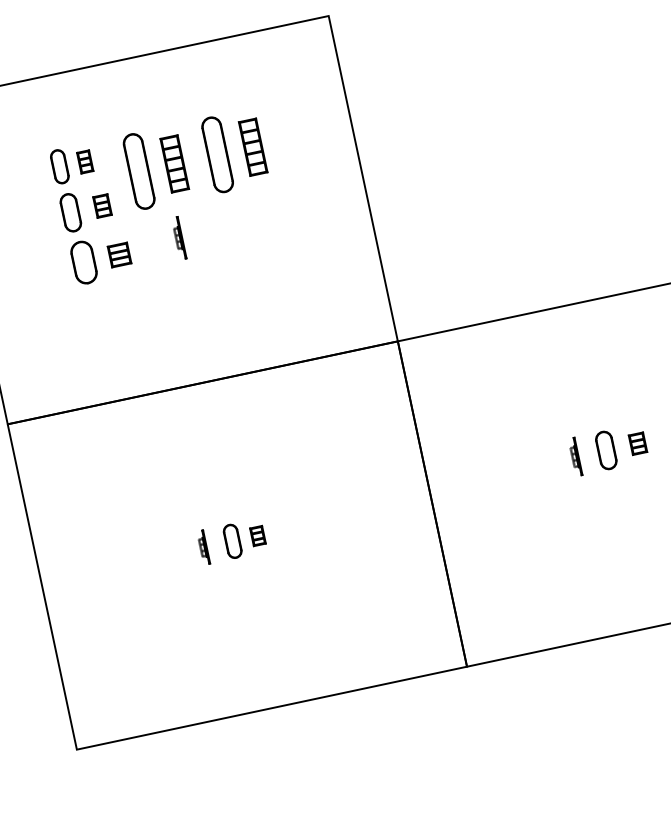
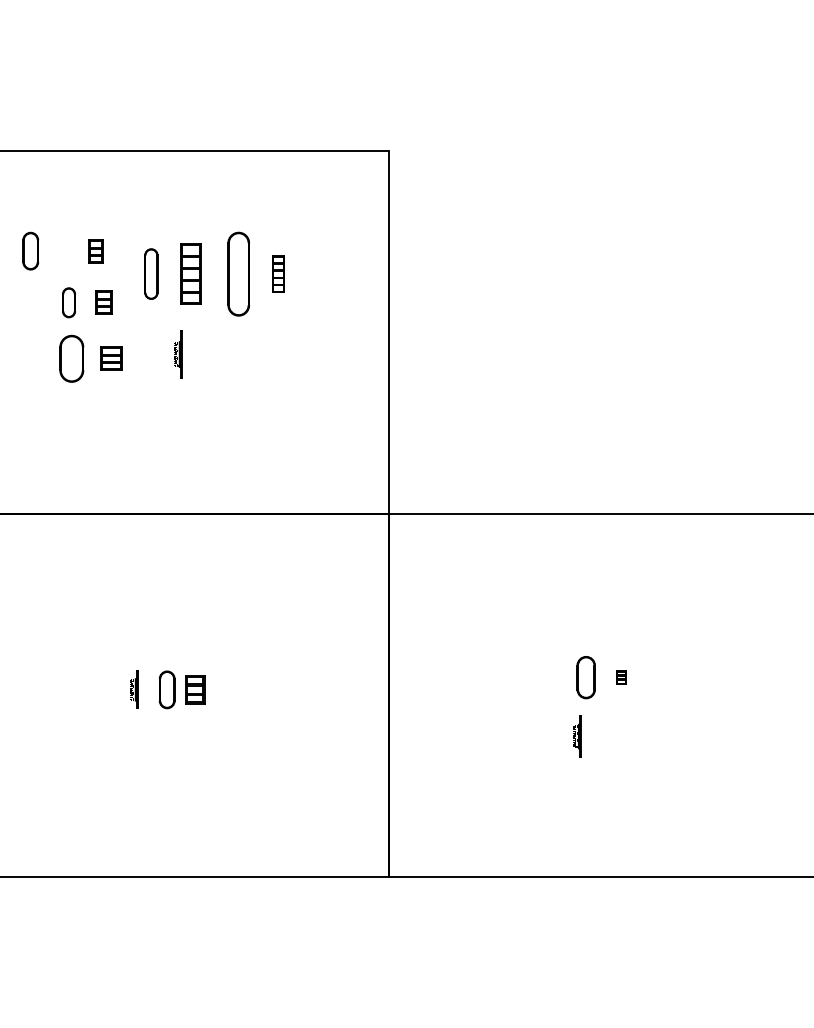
part: (253, 146) -> (278, 273), size x0.6
part: (59, 166) -> (30, 250), moved
part: (139, 170) -> (151, 273), size x0.6
part: (70, 212) -> (68, 302), size x0.7
part: (637, 443) -> (621, 677), size x0.6
part: (575, 457) -> (577, 736), moved
part: (258, 535) -> (195, 689), size x1.4

